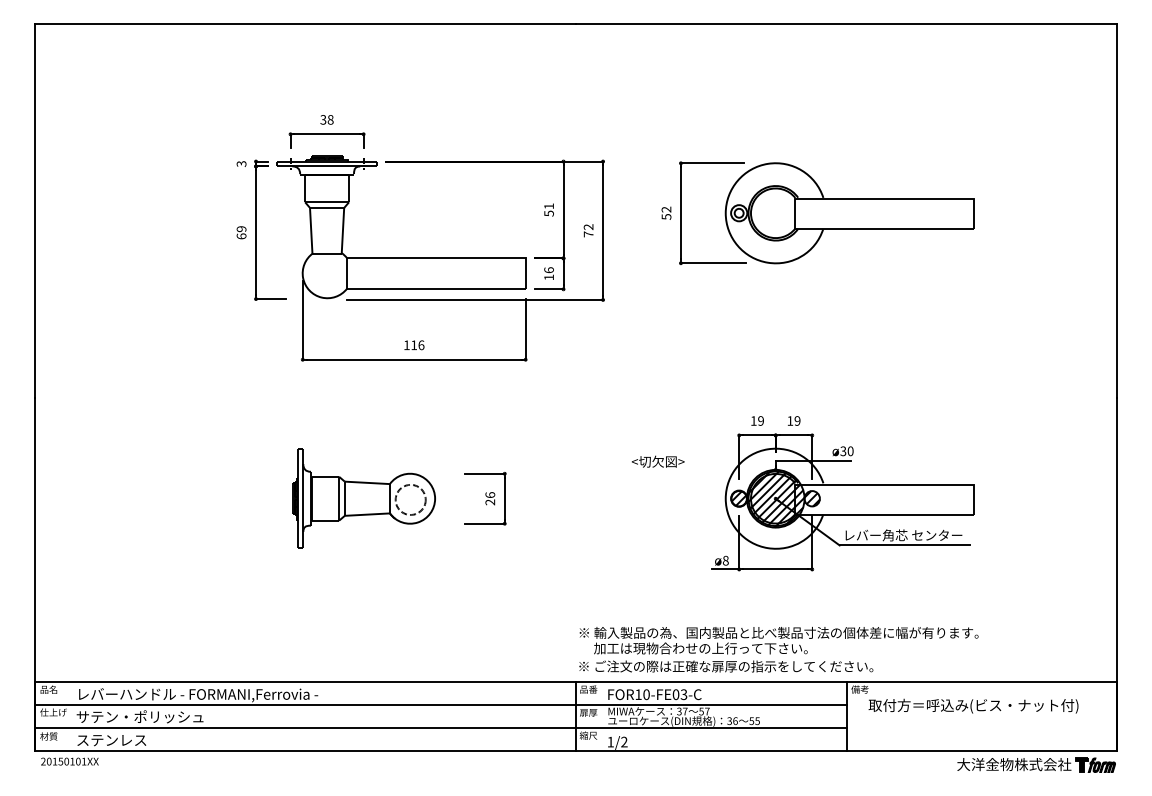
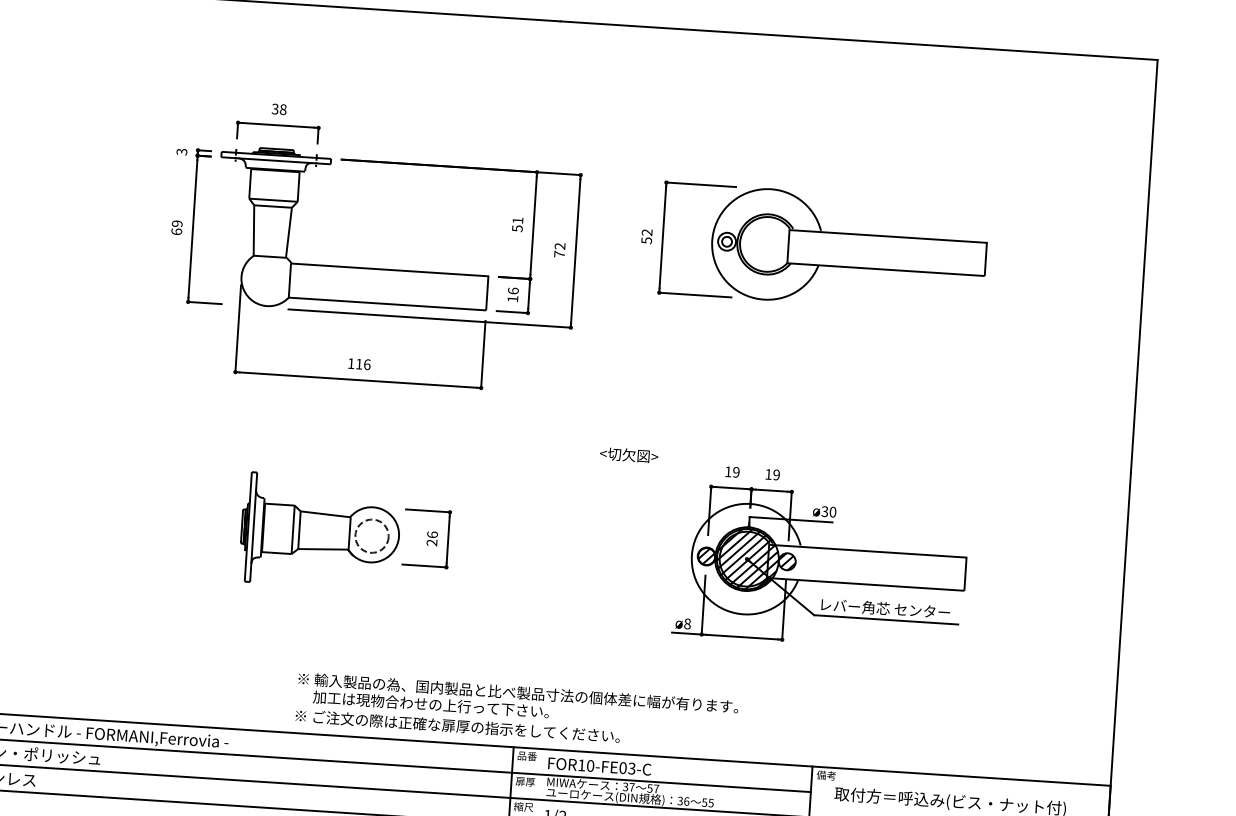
text: (657, 461) -> (628, 454), moved
part: (363, 498) -> (320, 531), moved
text: (778, 649) -> (516, 711), moved

